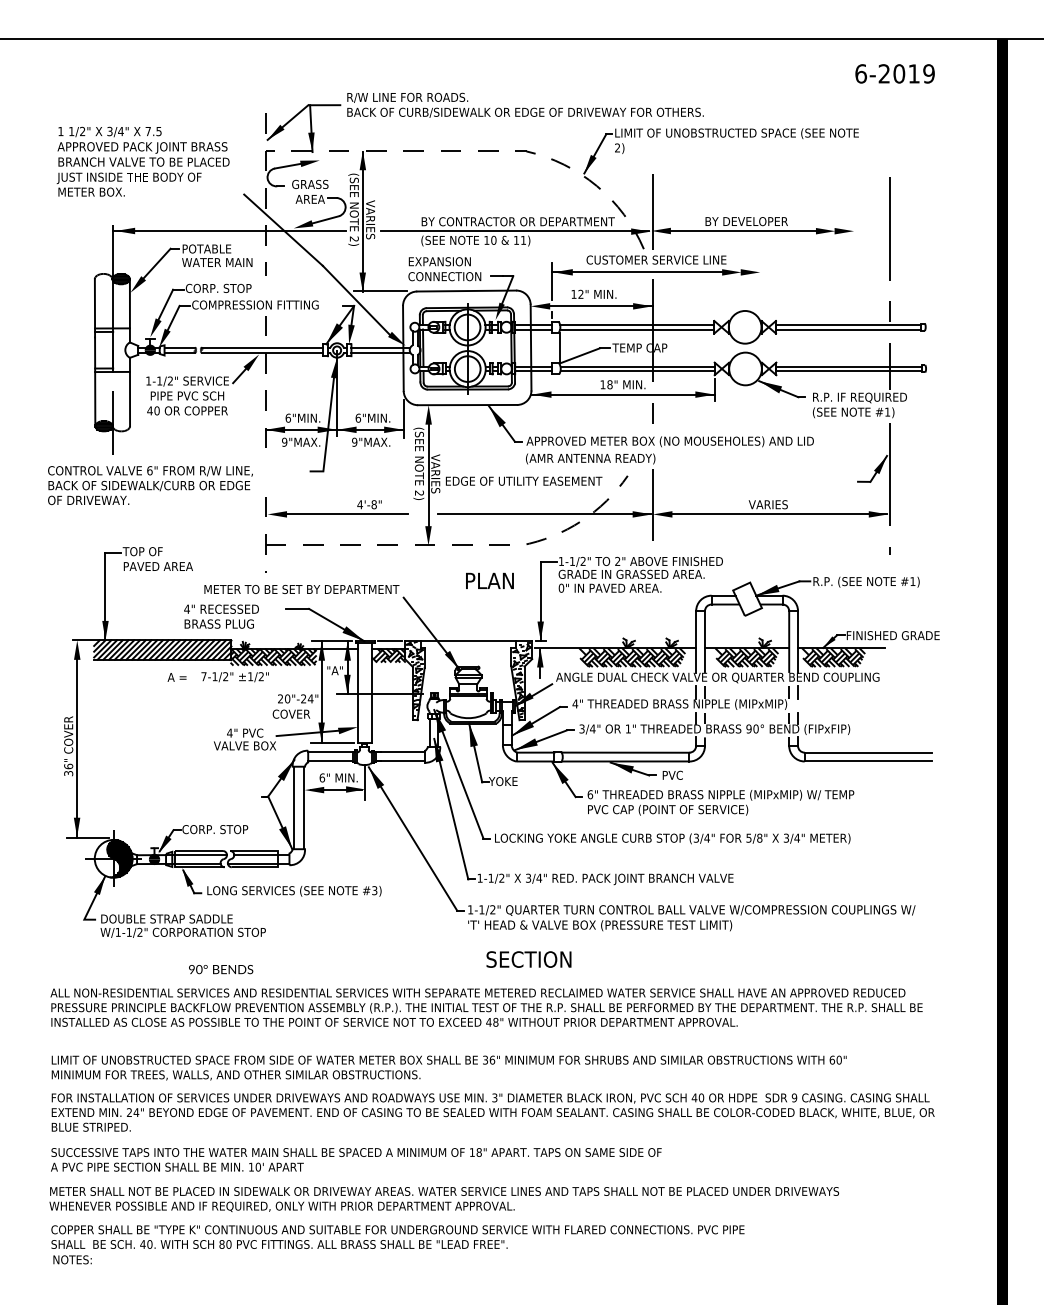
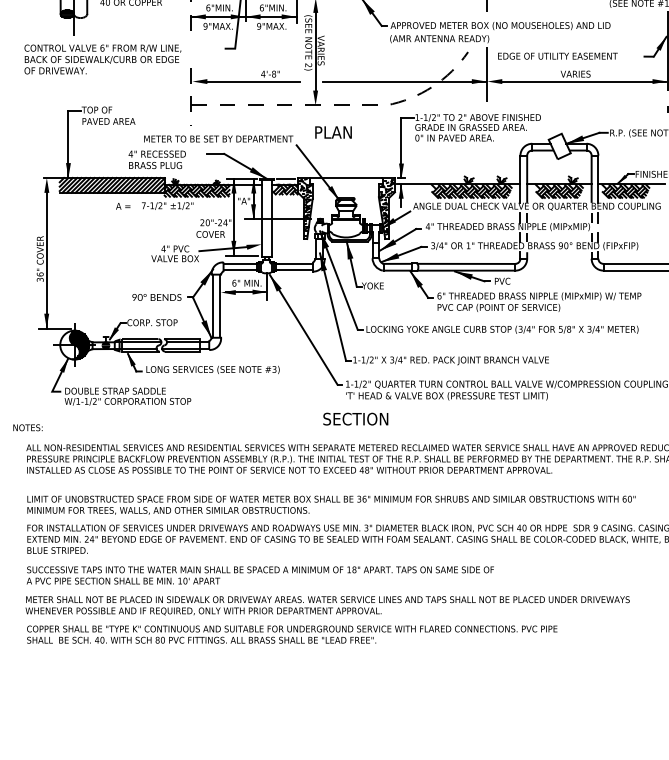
text: (524, 480) -> (558, 55), moved
text: (489, 580) -> (333, 132), moved
text: (528, 959) -> (355, 419), moved
text: (221, 969) -> (157, 297), moved
text: (72, 1259) -> (27, 427), moved

